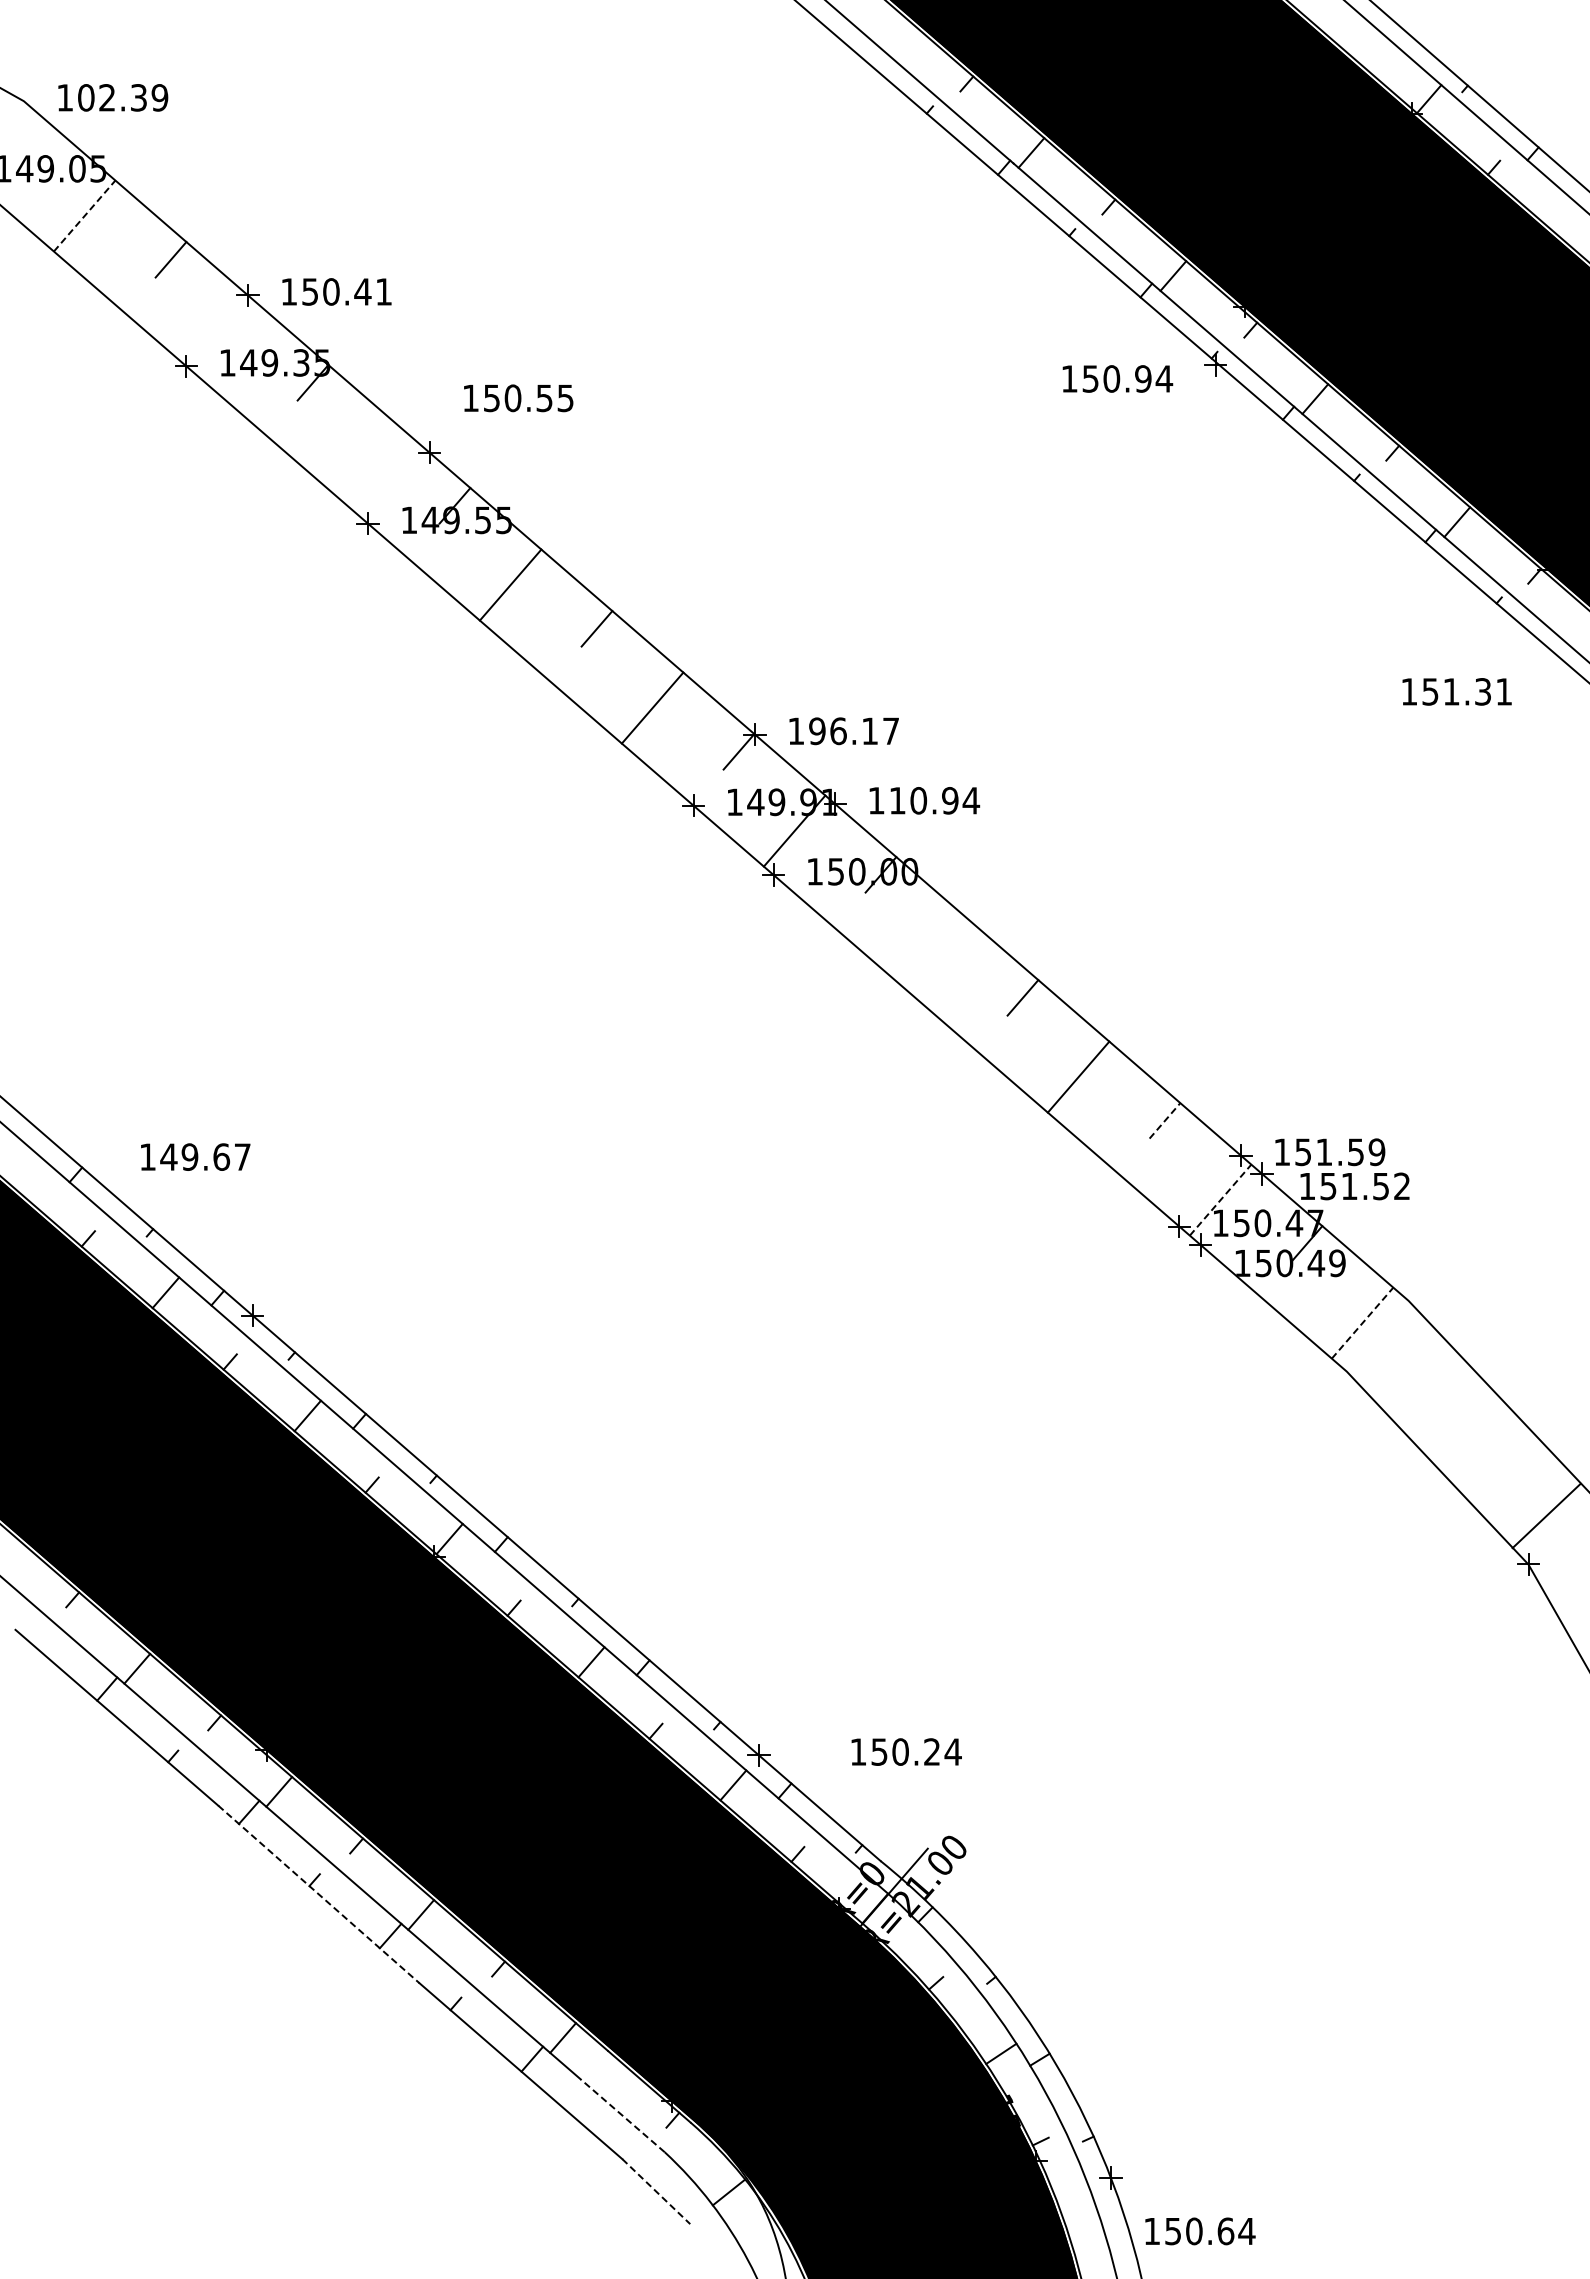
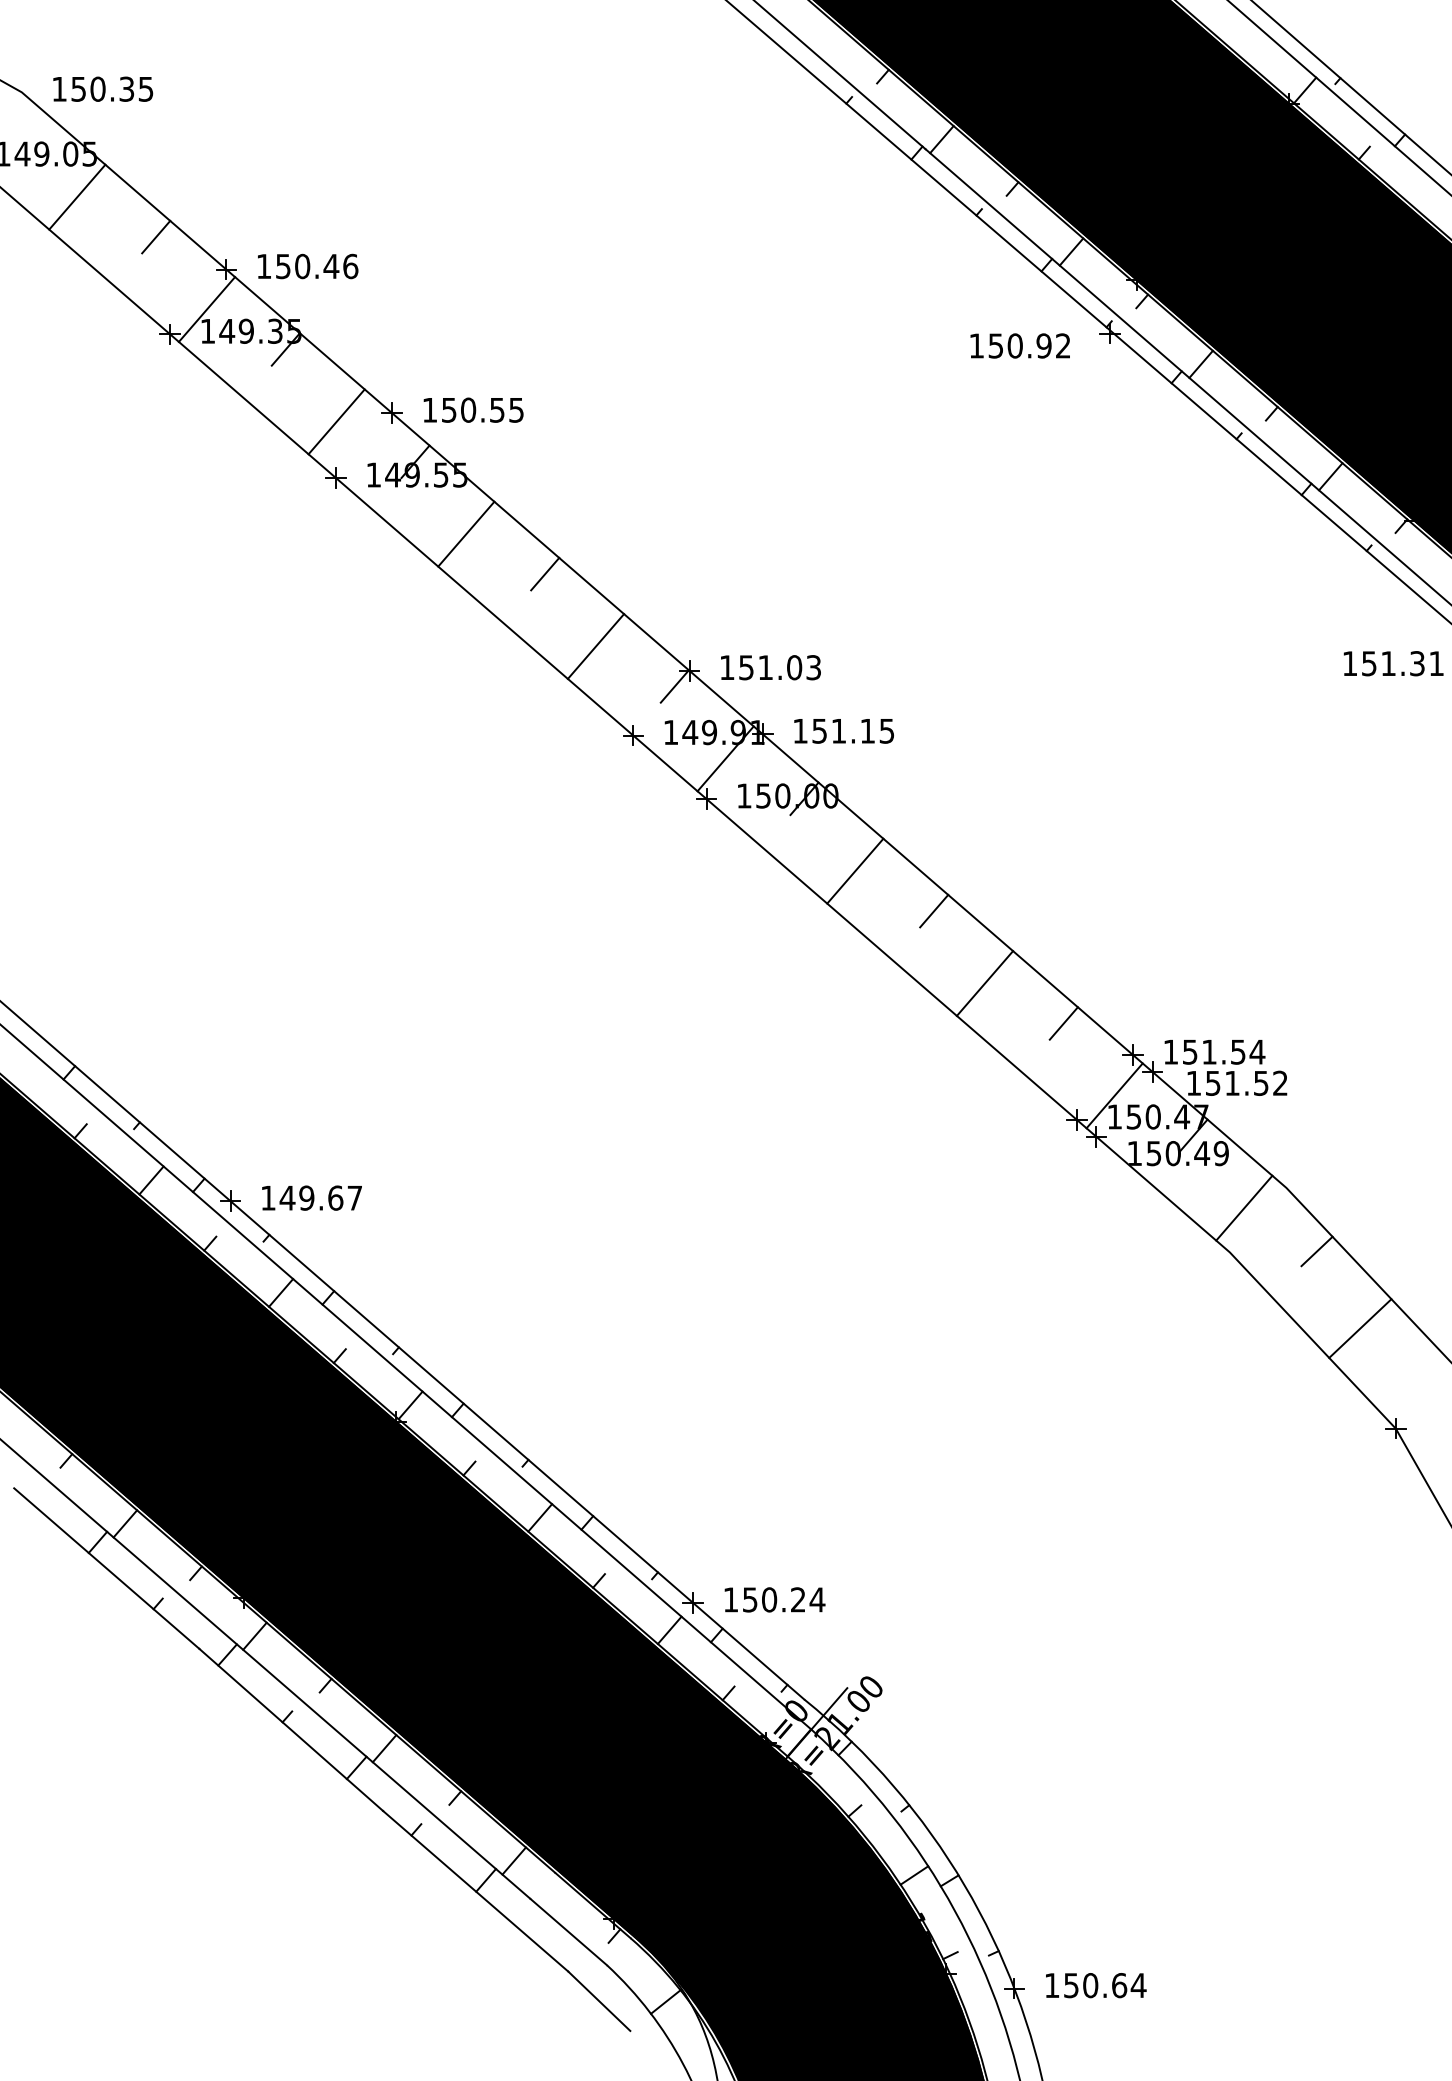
text: (123, 97) -> (112, 88), 102.39 -> 150.35
line: (84, 216) -> (77, 197), dashed -> solid
text: (384, 291) -> (351, 266), 150.41 -> 150.46
line: (226, 338) -> (206, 309), added
text: (1164, 378) -> (1063, 345), 150.94 -> 150.92
text: (518, 398) -> (473, 410), moved
line: (368, 461) -> (336, 421), added
text: (1456, 691) -> (1393, 663), moved
text: (853, 731) -> (779, 667), 196.17 -> 151.03
text: (934, 800) -> (853, 730), 110.94 -> 151.15
line: (936, 953) -> (855, 870), added
line: (1165, 1120) -> (1064, 1023), dashed -> solid
text: (1376, 1152) -> (1257, 1052), 151.59 -> 151.54
text: (195, 1156) -> (311, 1197), moved
line: (1220, 1200) -> (1114, 1096), dashed -> solid
line: (1362, 1323) -> (1244, 1208), dashed -> solid
line: (1442, 1370) -> (1317, 1251), added
line: (1546, 1515) -> (1360, 1328), moved
text: (906, 1751) -> (774, 1599), moved
line: (319, 1894) -> (291, 1729), dashed -> solid
line: (622, 2115) -> (568, 1931), dashed -> solid
line: (656, 2191) -> (599, 2001), dashed -> solid
text: (1200, 2231) -> (1096, 1985), moved

